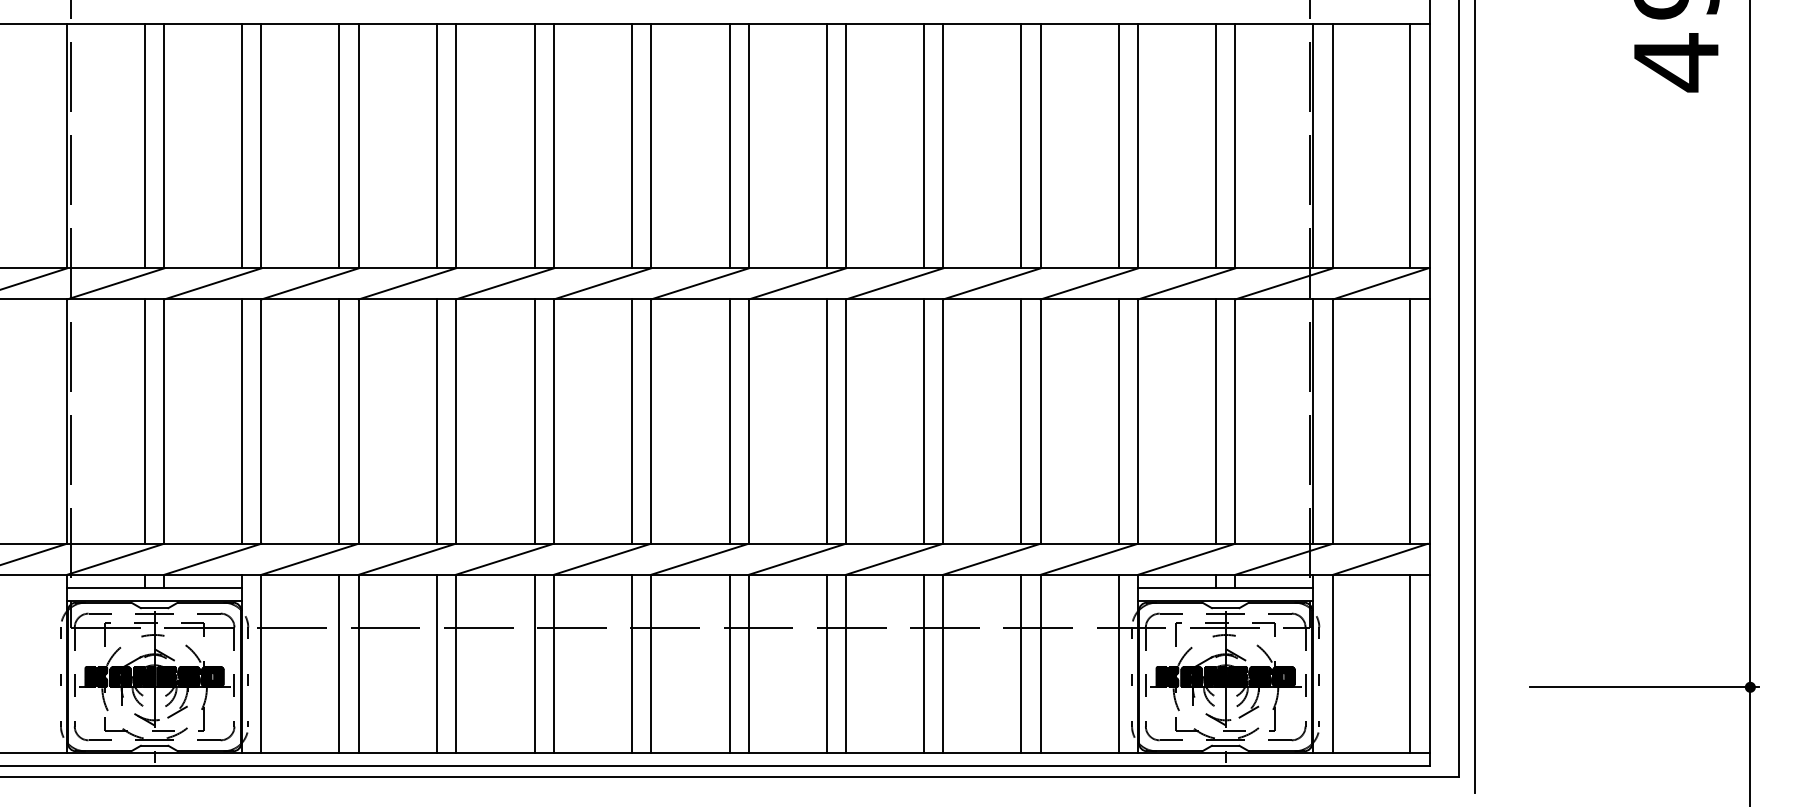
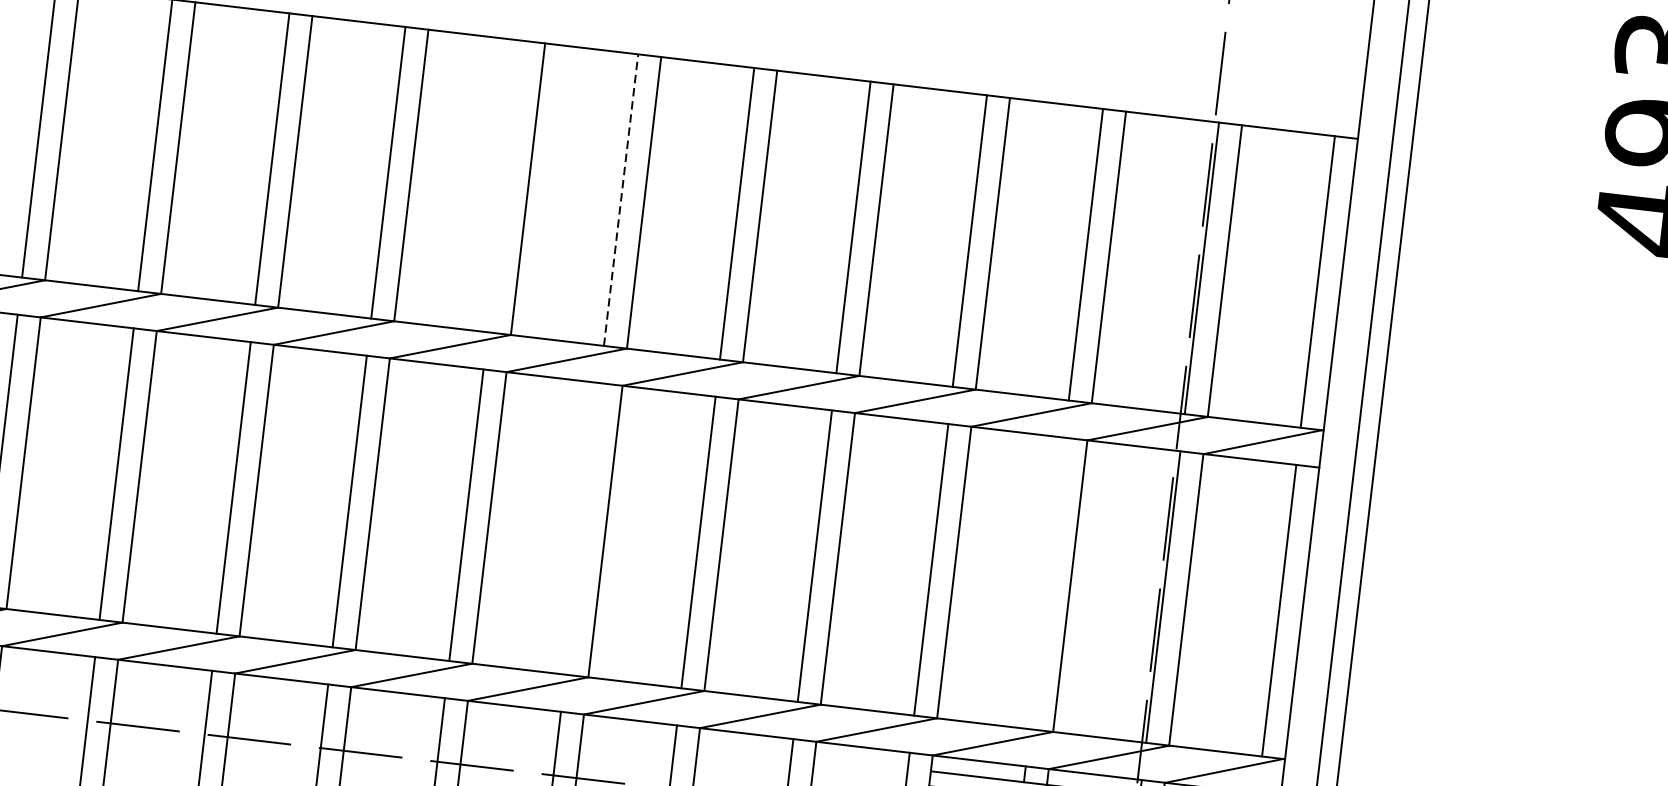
line: (826, 145) -> (620, 199), solid -> dashed
line: (729, 146) -> (504, 186), removed
line: (826, 421) -> (582, 528), removed
line: (1216, 421) -> (1047, 583), removed

